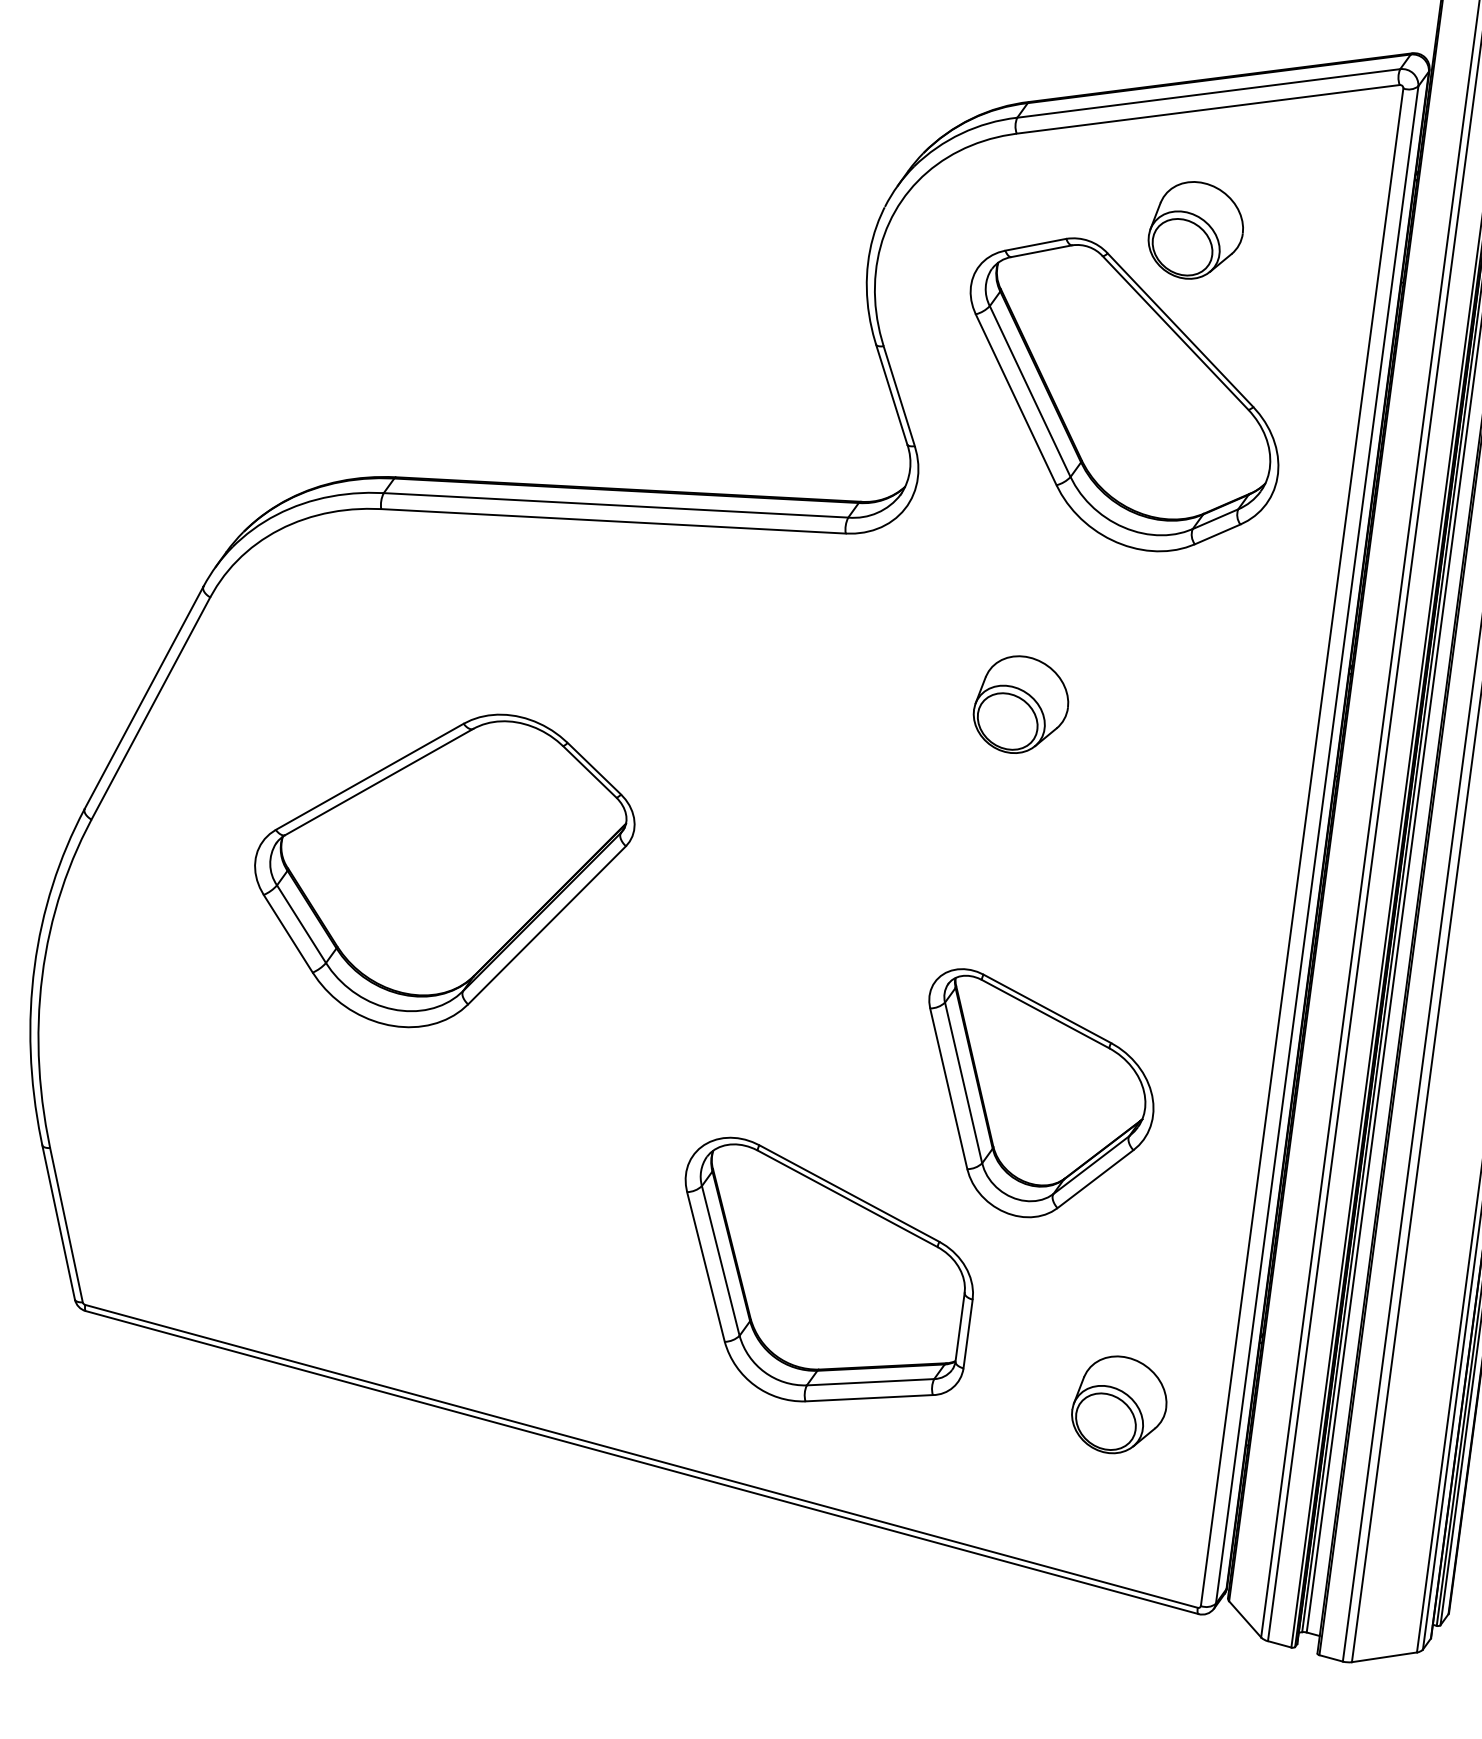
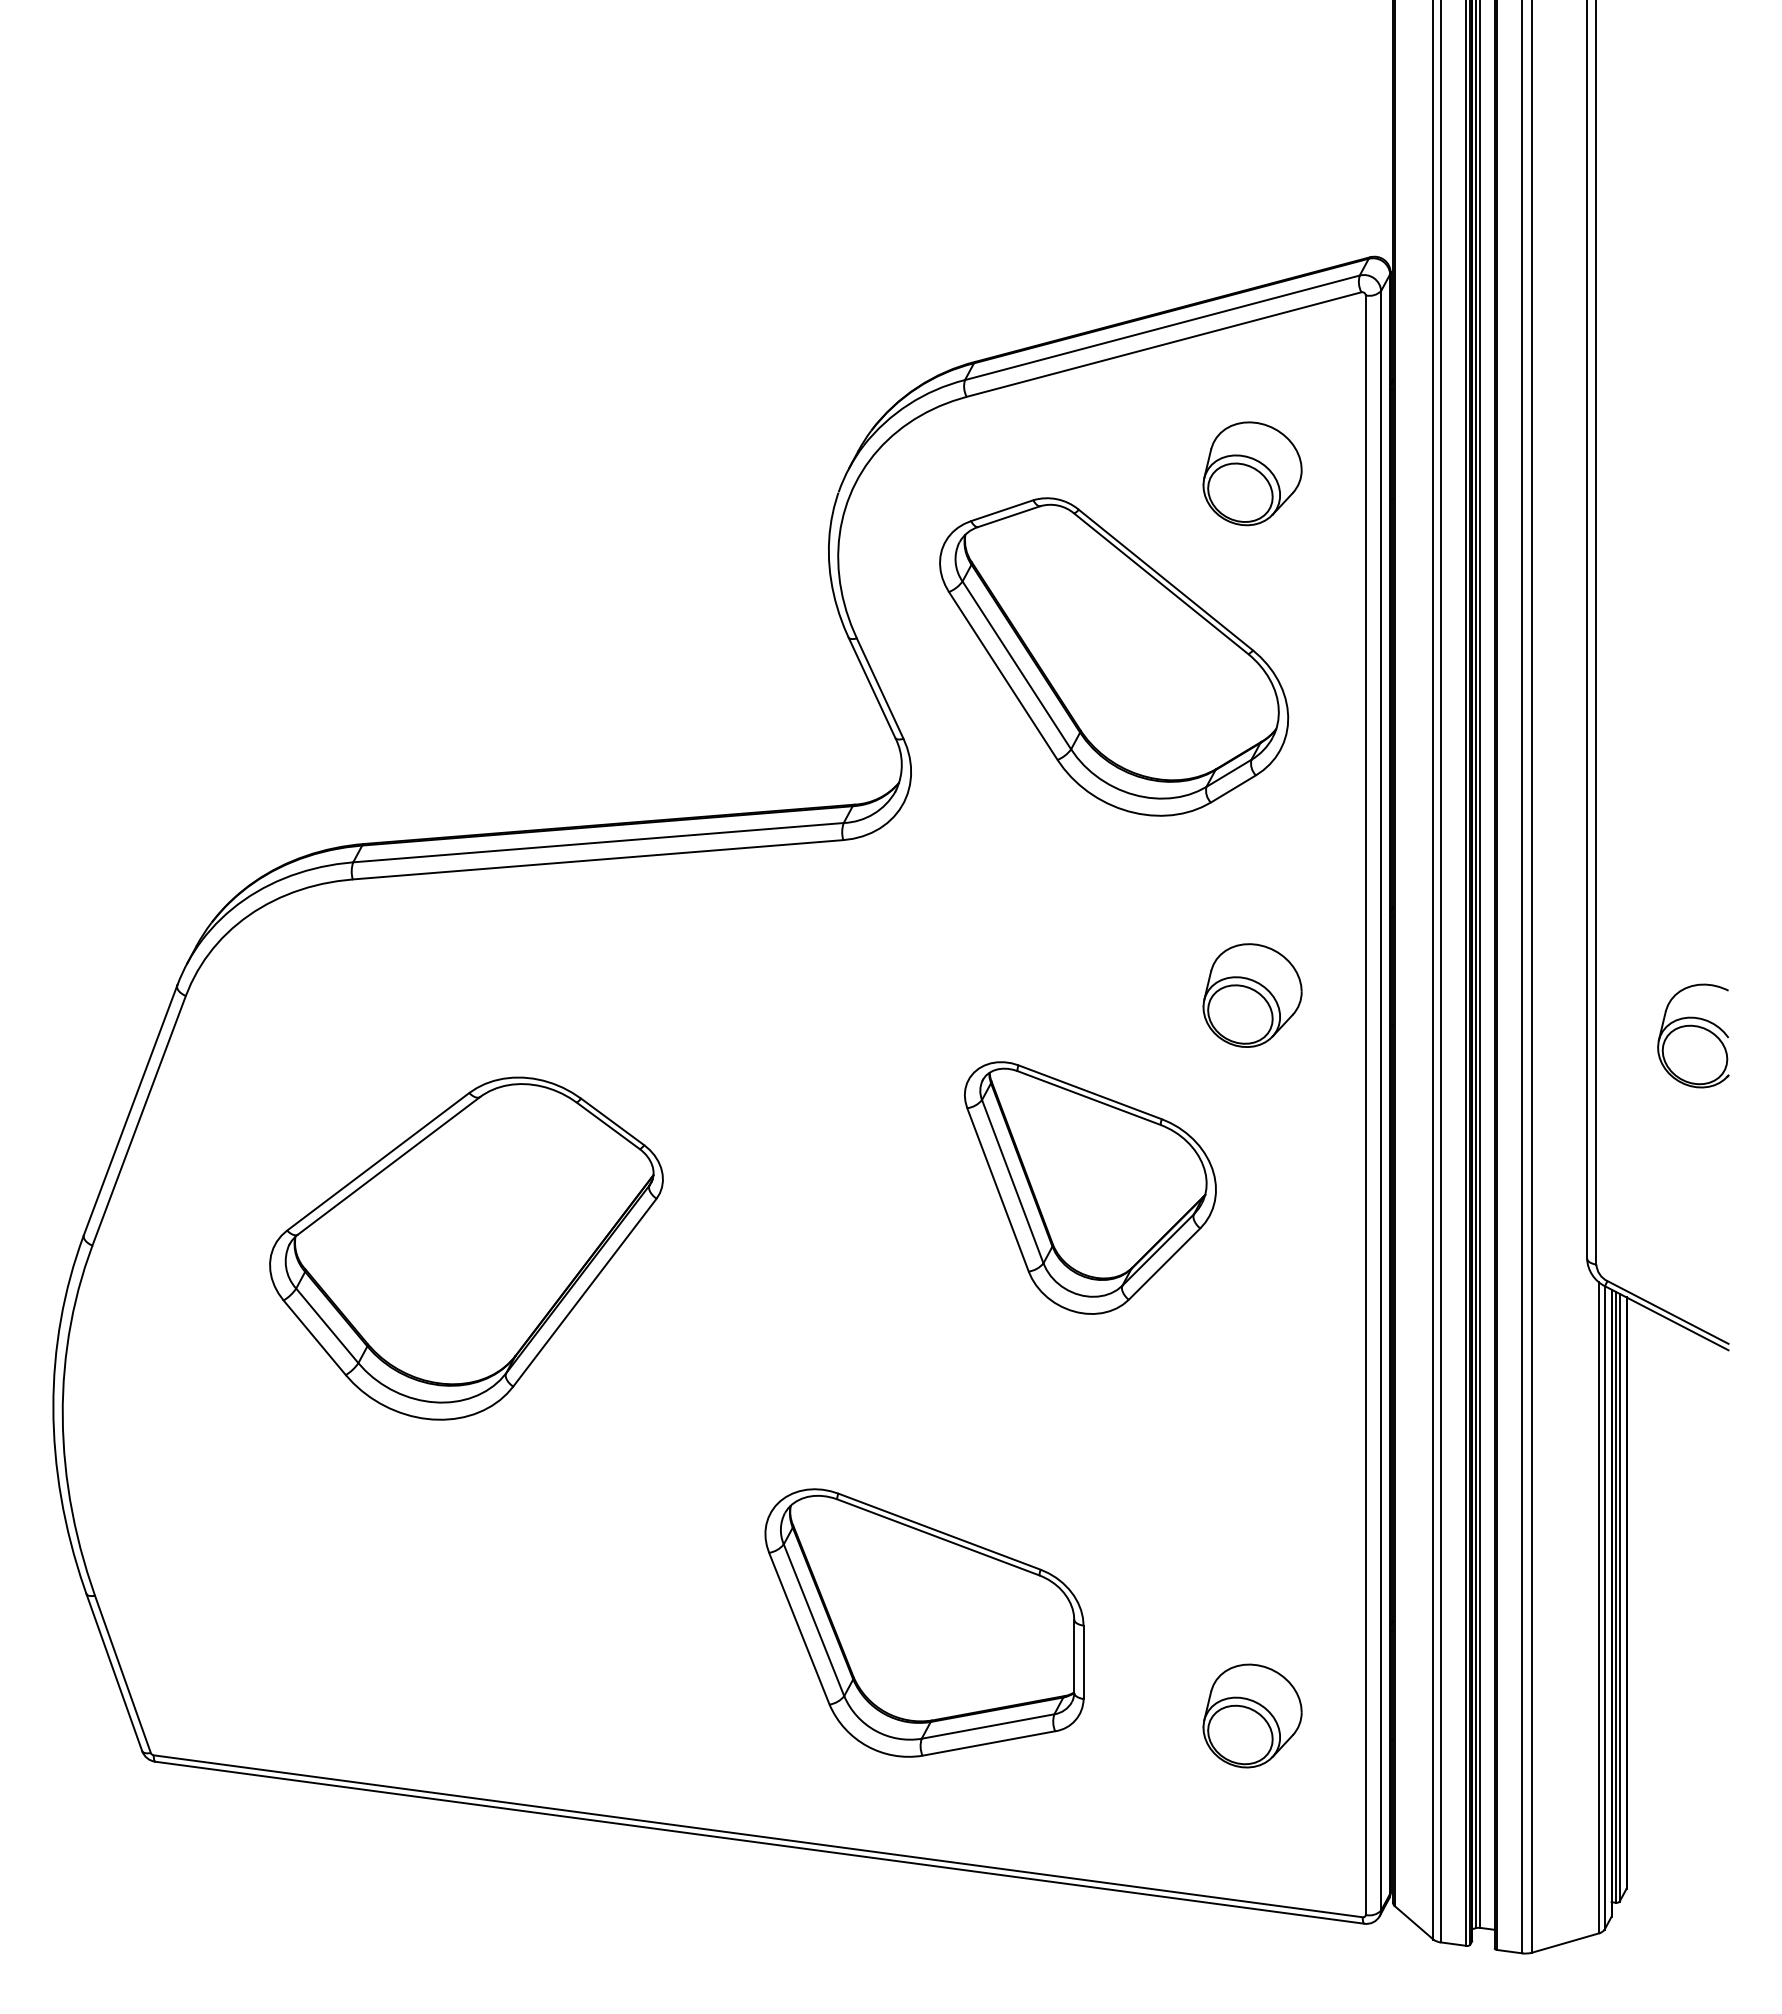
part: (1196, 230) -> (1252, 473), moved
part: (1021, 705) -> (1252, 995), moved
part: (1035, 1098) -> (1090, 1187), moved

